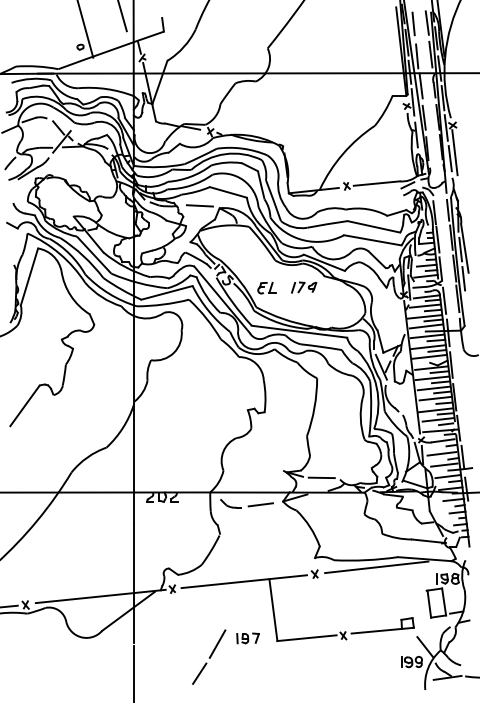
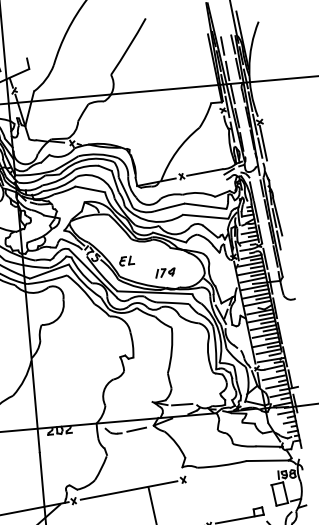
line: (199, 205) -> (68, 201), removed
part: (304, 287) -> (165, 272), moved
line: (376, 567) -> (230, 470), removed

